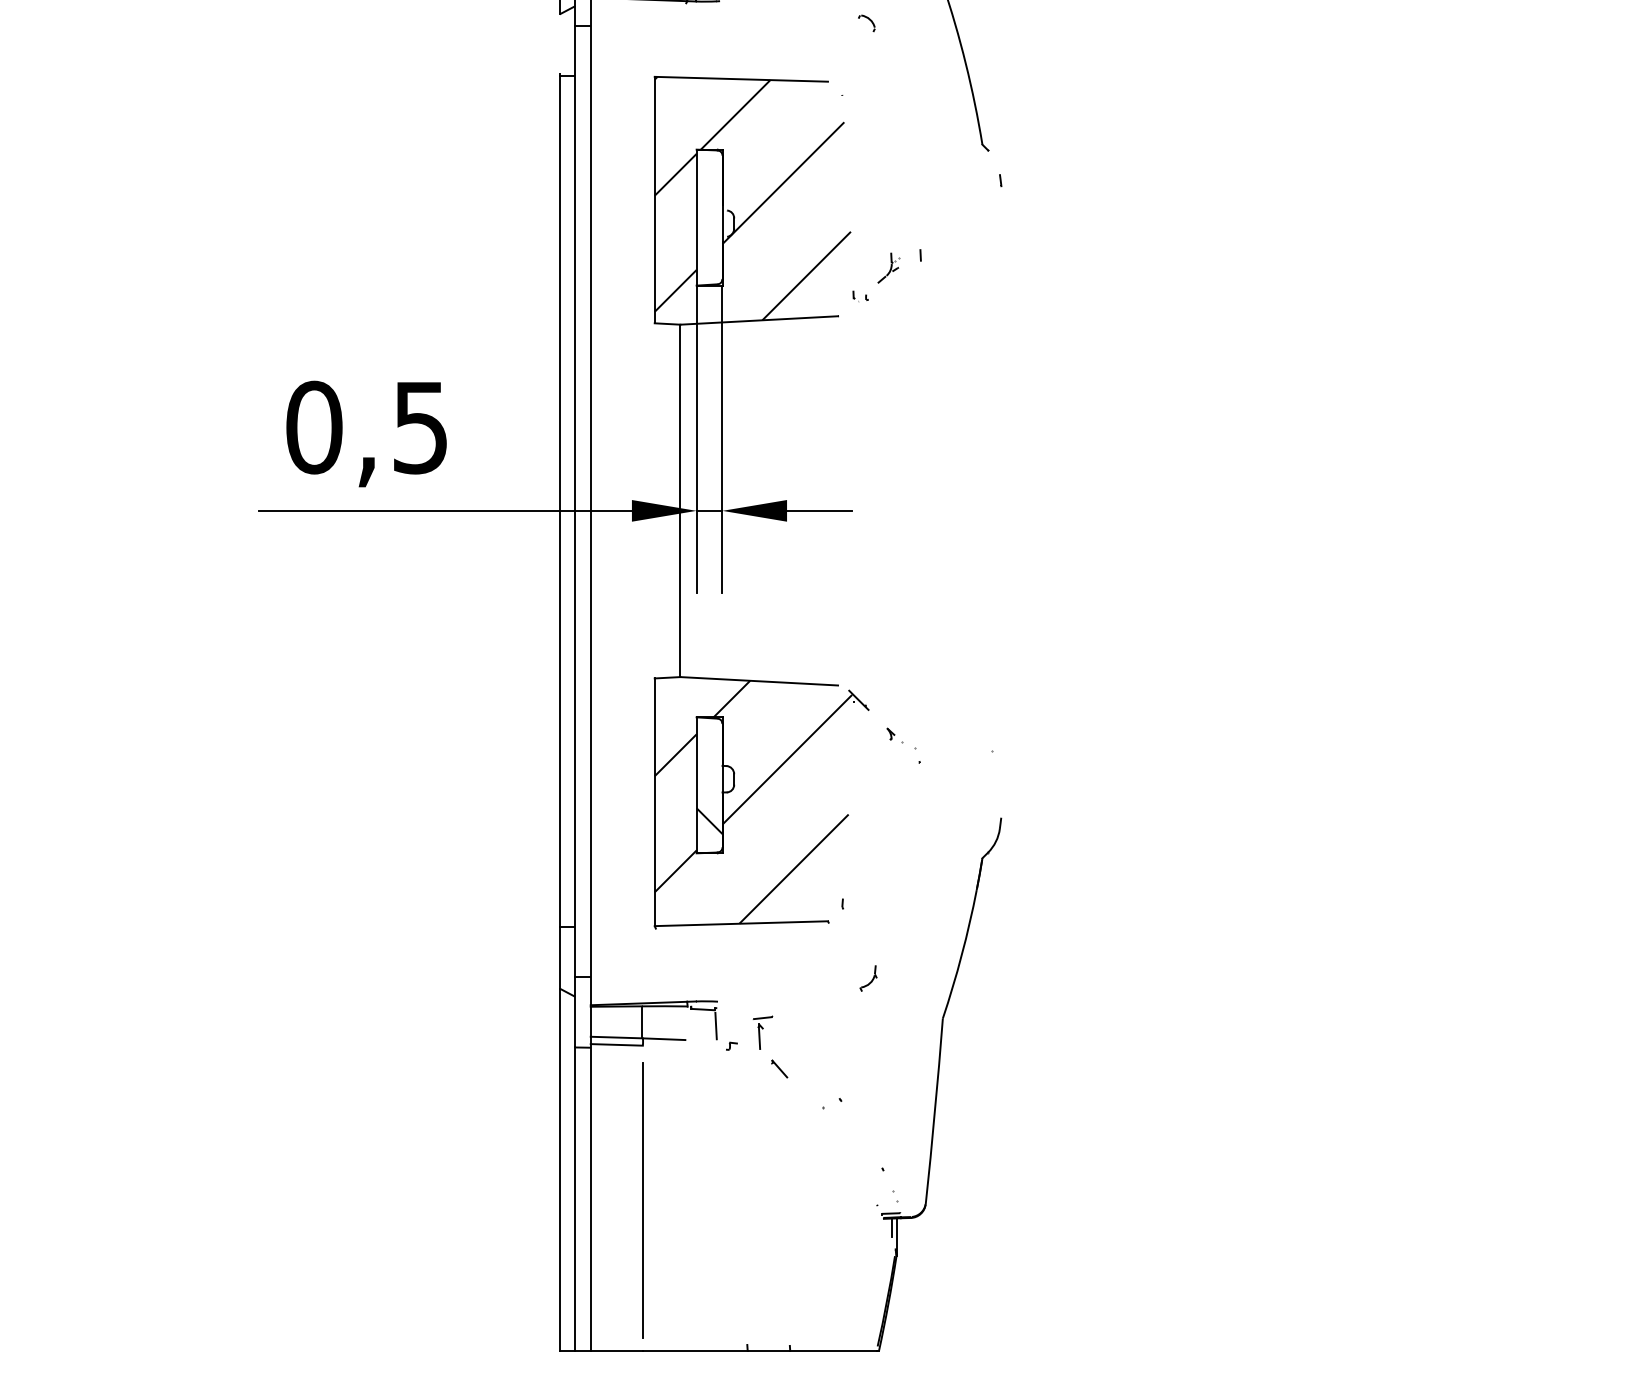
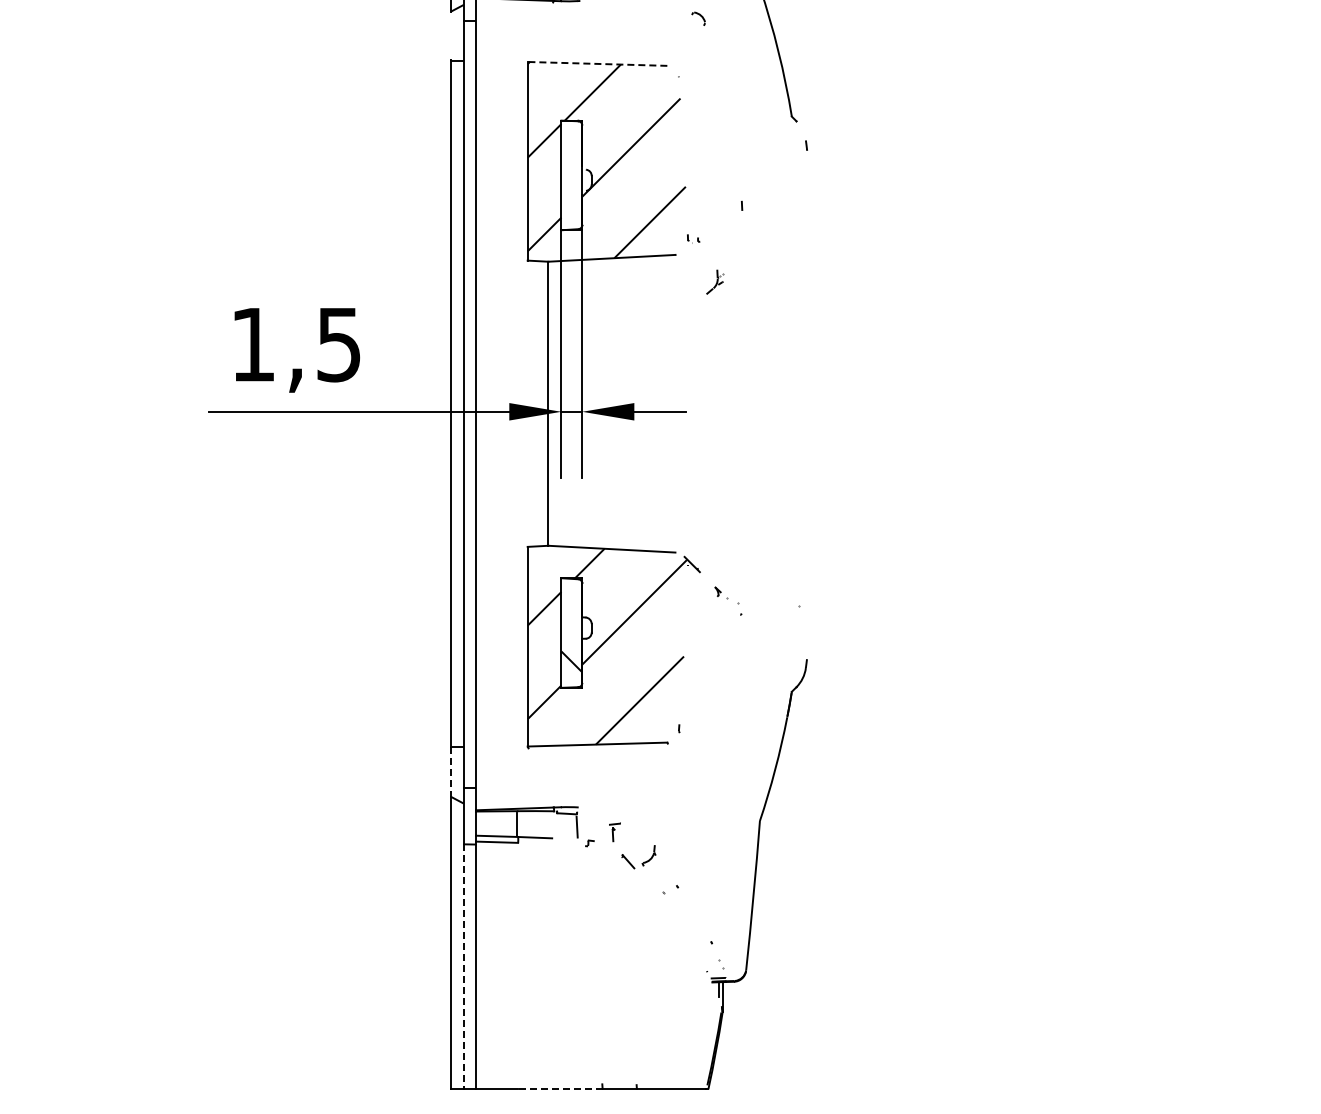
line: (741, 78) -> (597, 63), solid -> dashed
part: (888, 267) -> (715, 281), moved
text: (314, 427) -> (253, 344), 0,5 -> 1,5
line: (560, 958) -> (451, 772), solid -> dashed
part: (867, 978) -> (648, 855), moved
part: (762, 1032) -> (614, 832), size x0.7
line: (575, 1199) -> (463, 966), solid -> dashed
line: (643, 1200) -> (518, 967), removed
line: (694, 1351) -> (559, 1089), solid -> dashed

